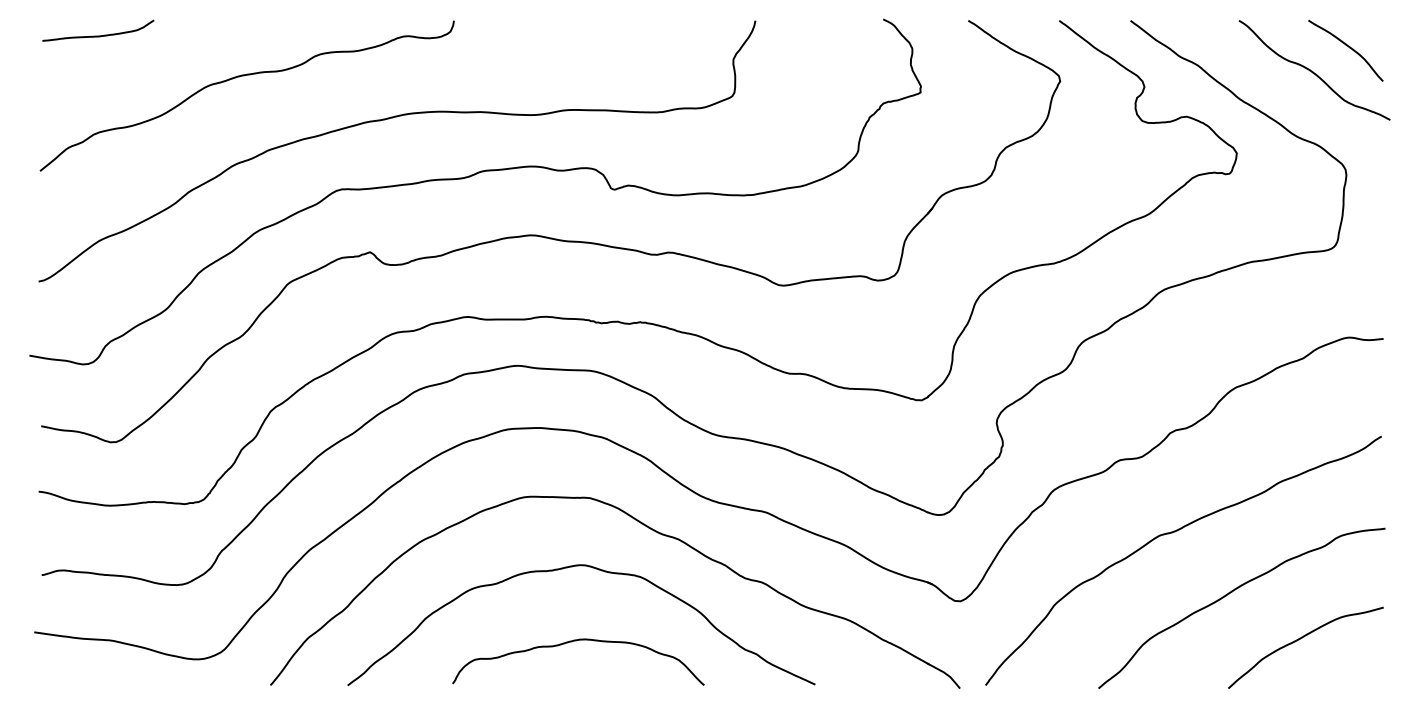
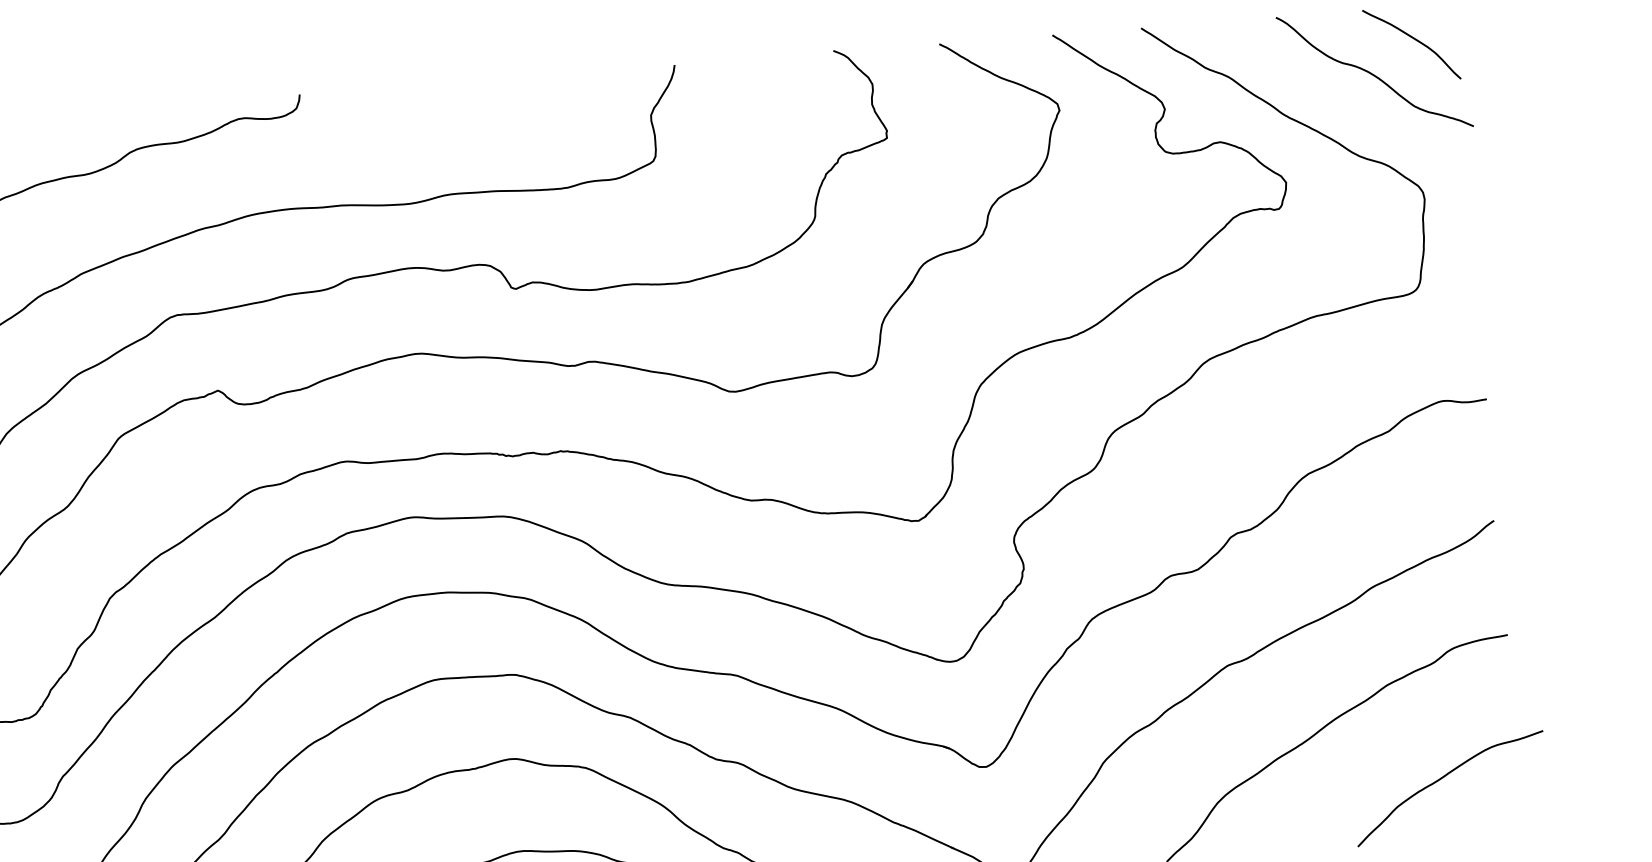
curve: (1300, 639) -> (1442, 778), moved

